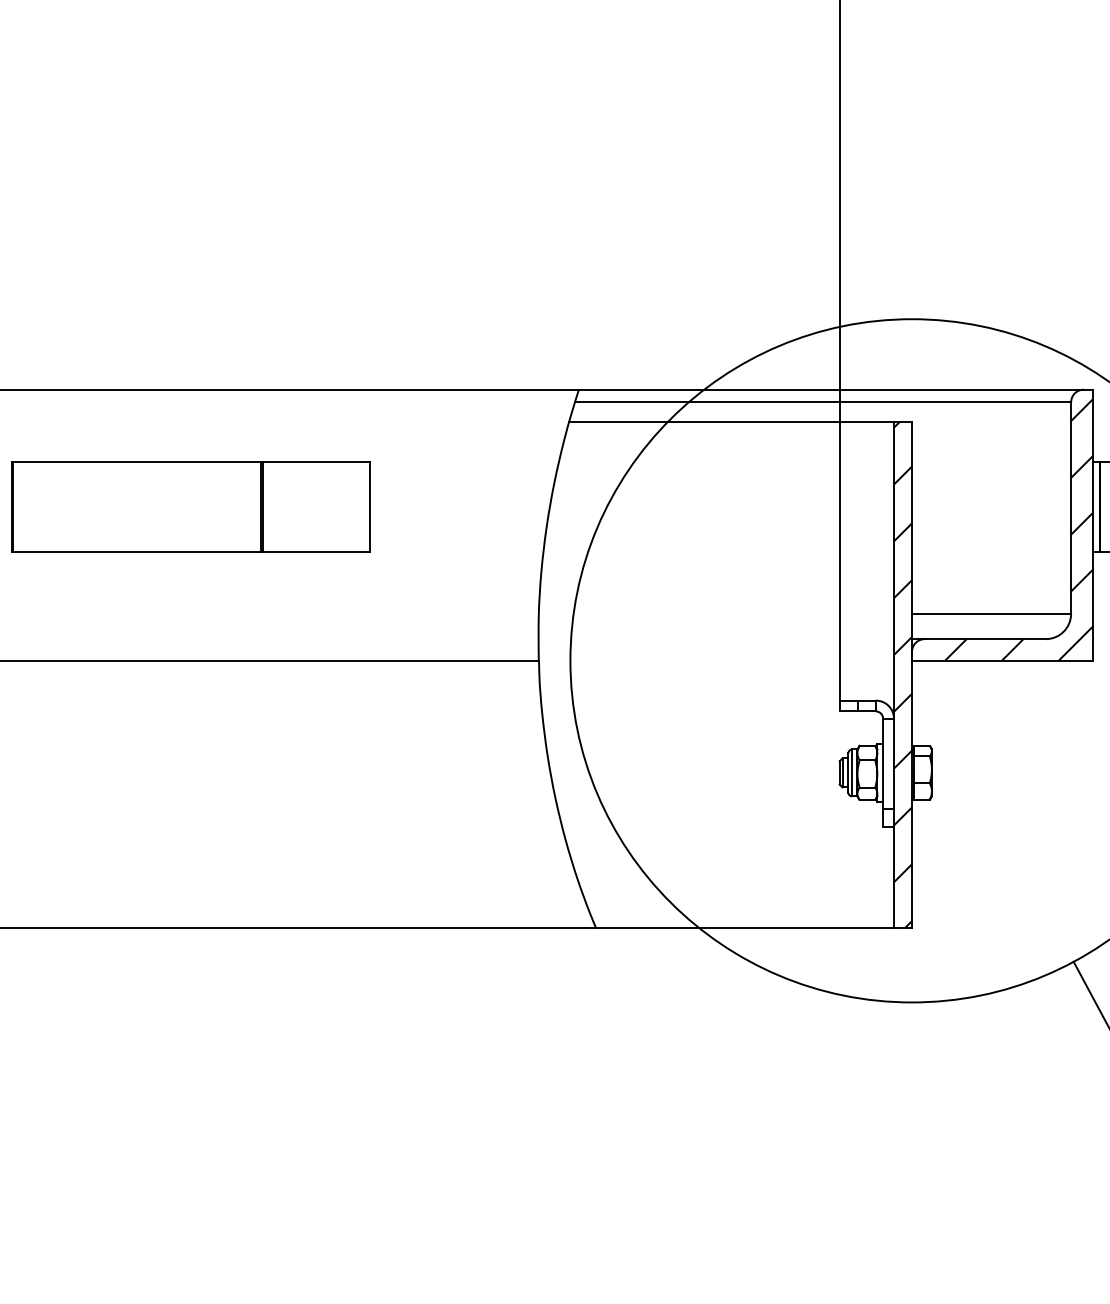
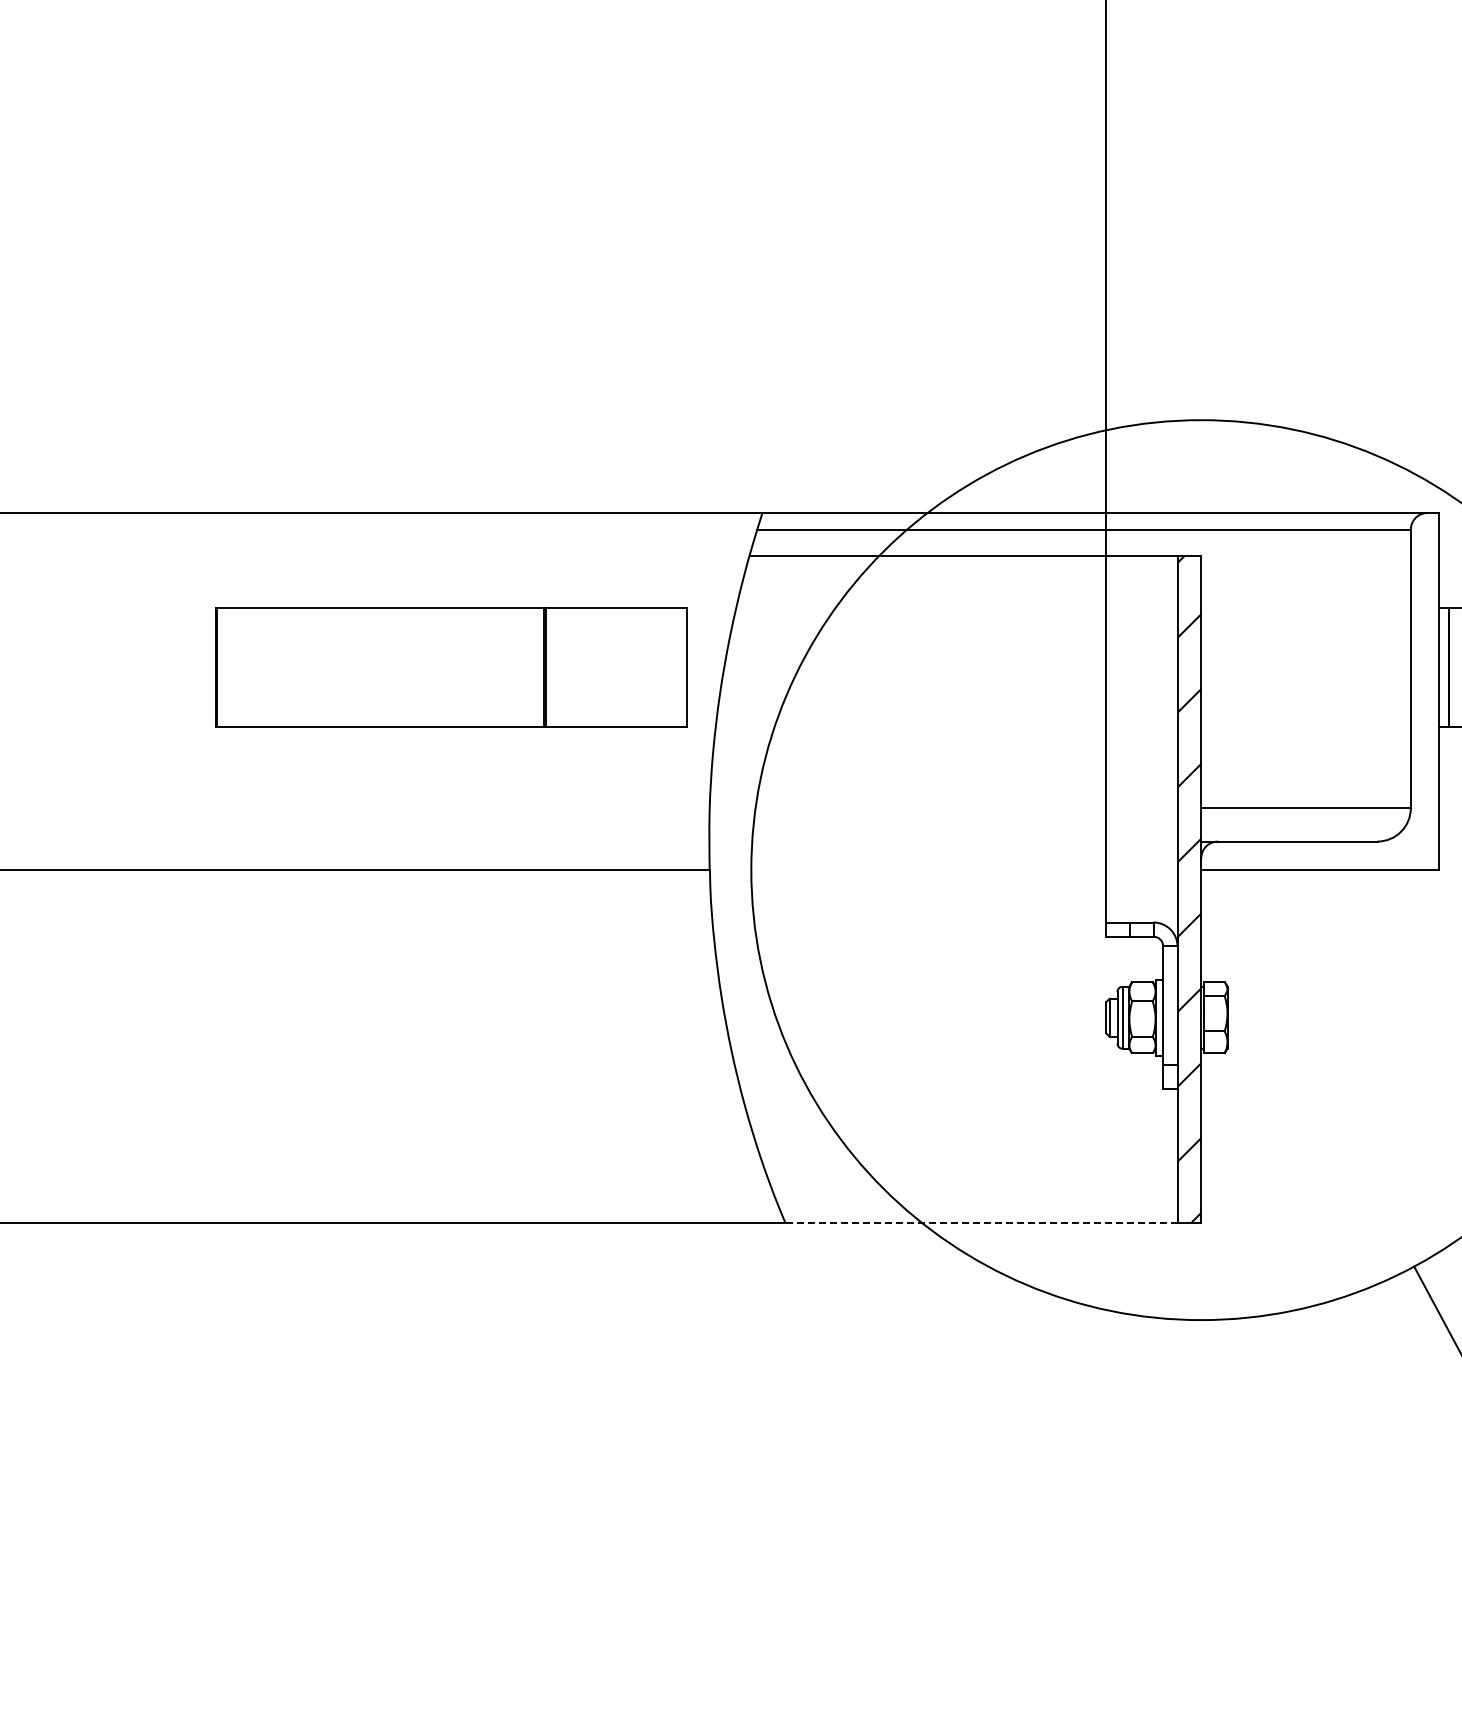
part: (190, 506) -> (451, 667), moved
hatch: (1018, 529) -> (1341, 697), removed
line: (744, 928) -> (980, 1222), solid -> dashed

